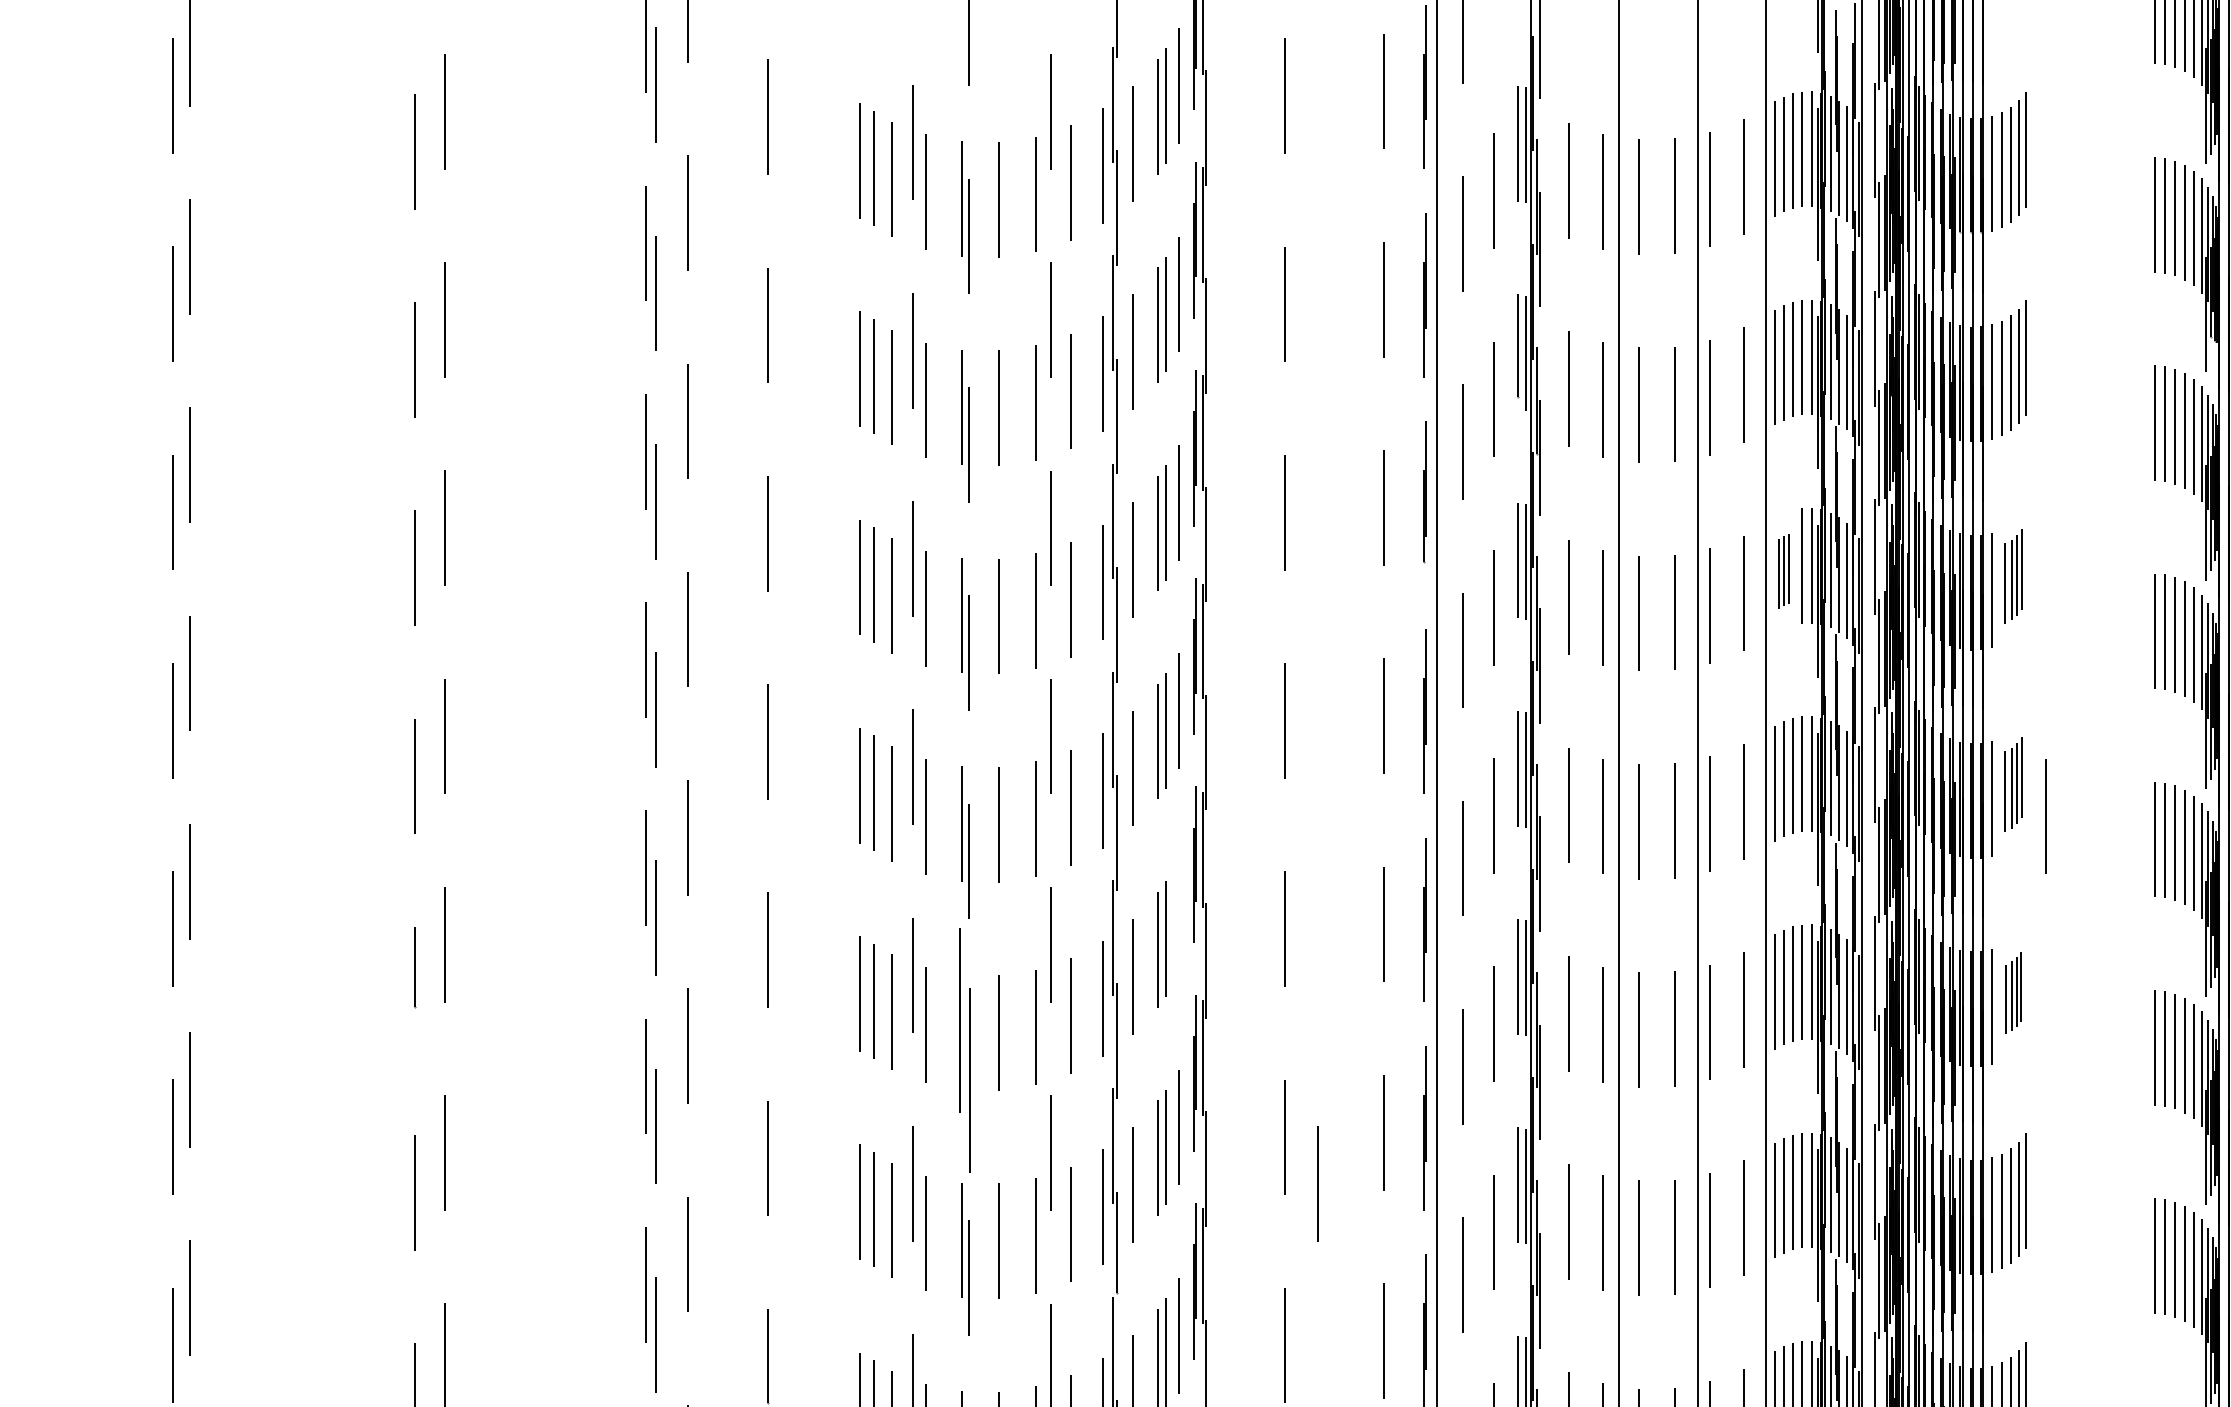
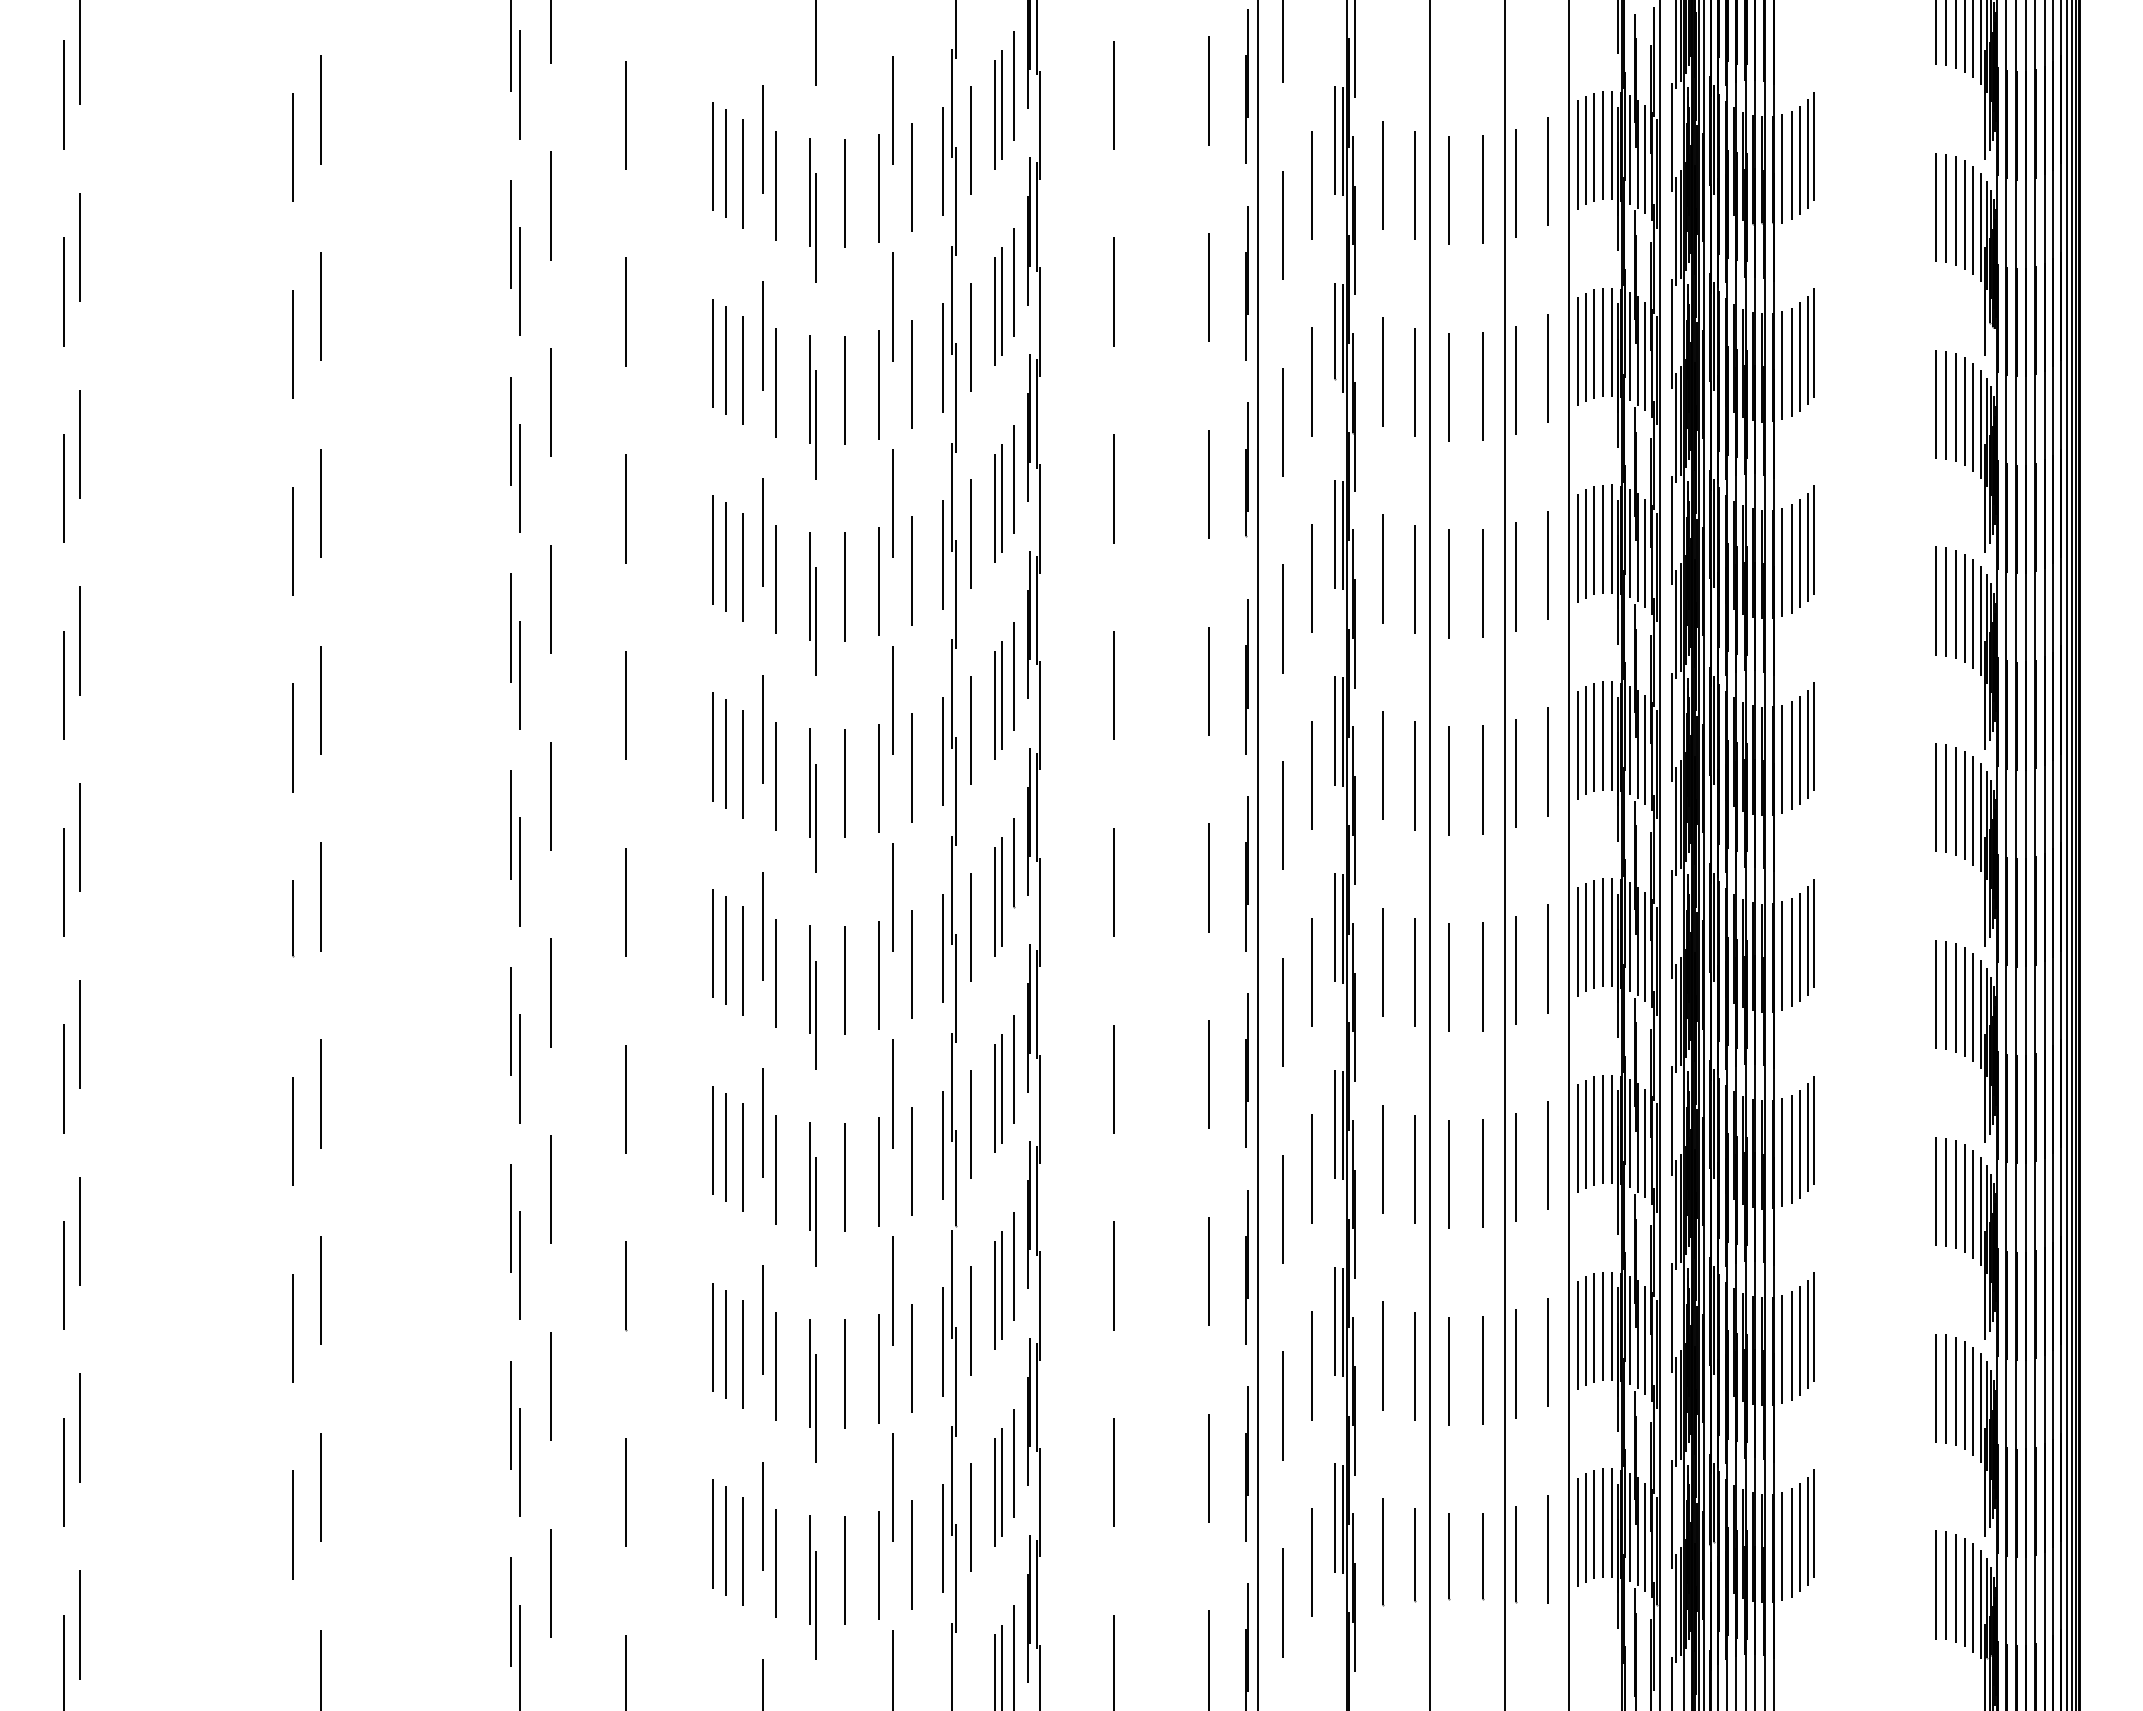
part: (1783, 571) -> (1585, 544), size x1.67
part: (2012, 576) -> (1802, 549), size x1.43
part: (2012, 784) -> (1802, 745), size x1.43
line: (2045, 815) -> (1833, 775), removed
line: (1179, 909) -> (1014, 863), added
part: (2012, 992) -> (1802, 942), size x1.67
part: (965, 1050) -> (812, 997), size x0.62
line: (1317, 1183) -> (1145, 1122), removed

